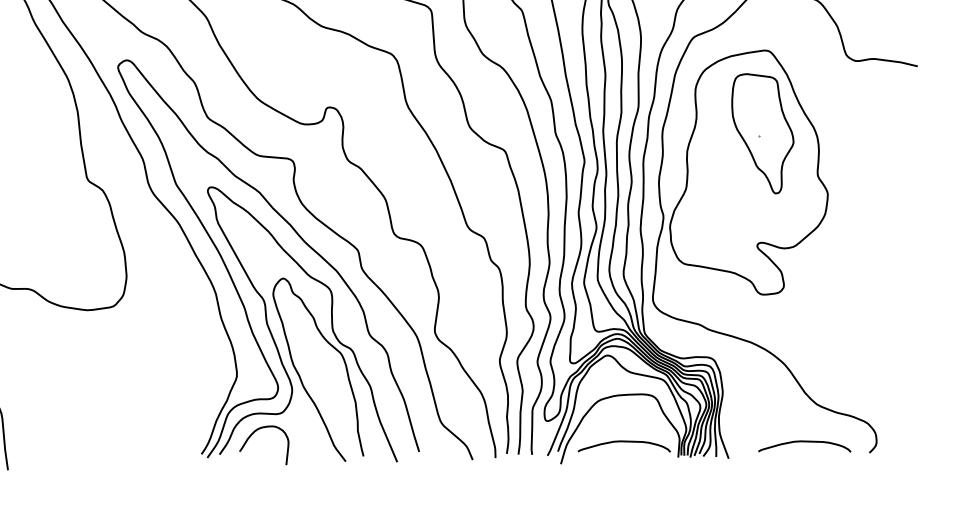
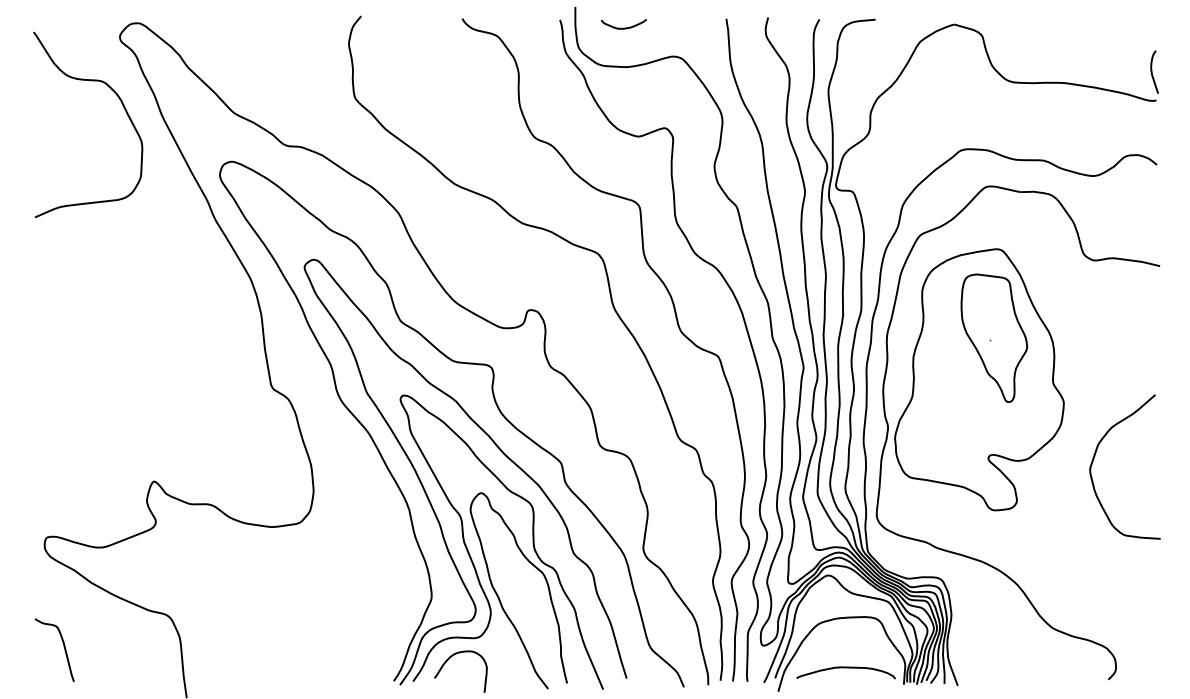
curve: (857, 244) -> (1095, 456), added
curve: (804, 442) -> (1038, 668), removed

